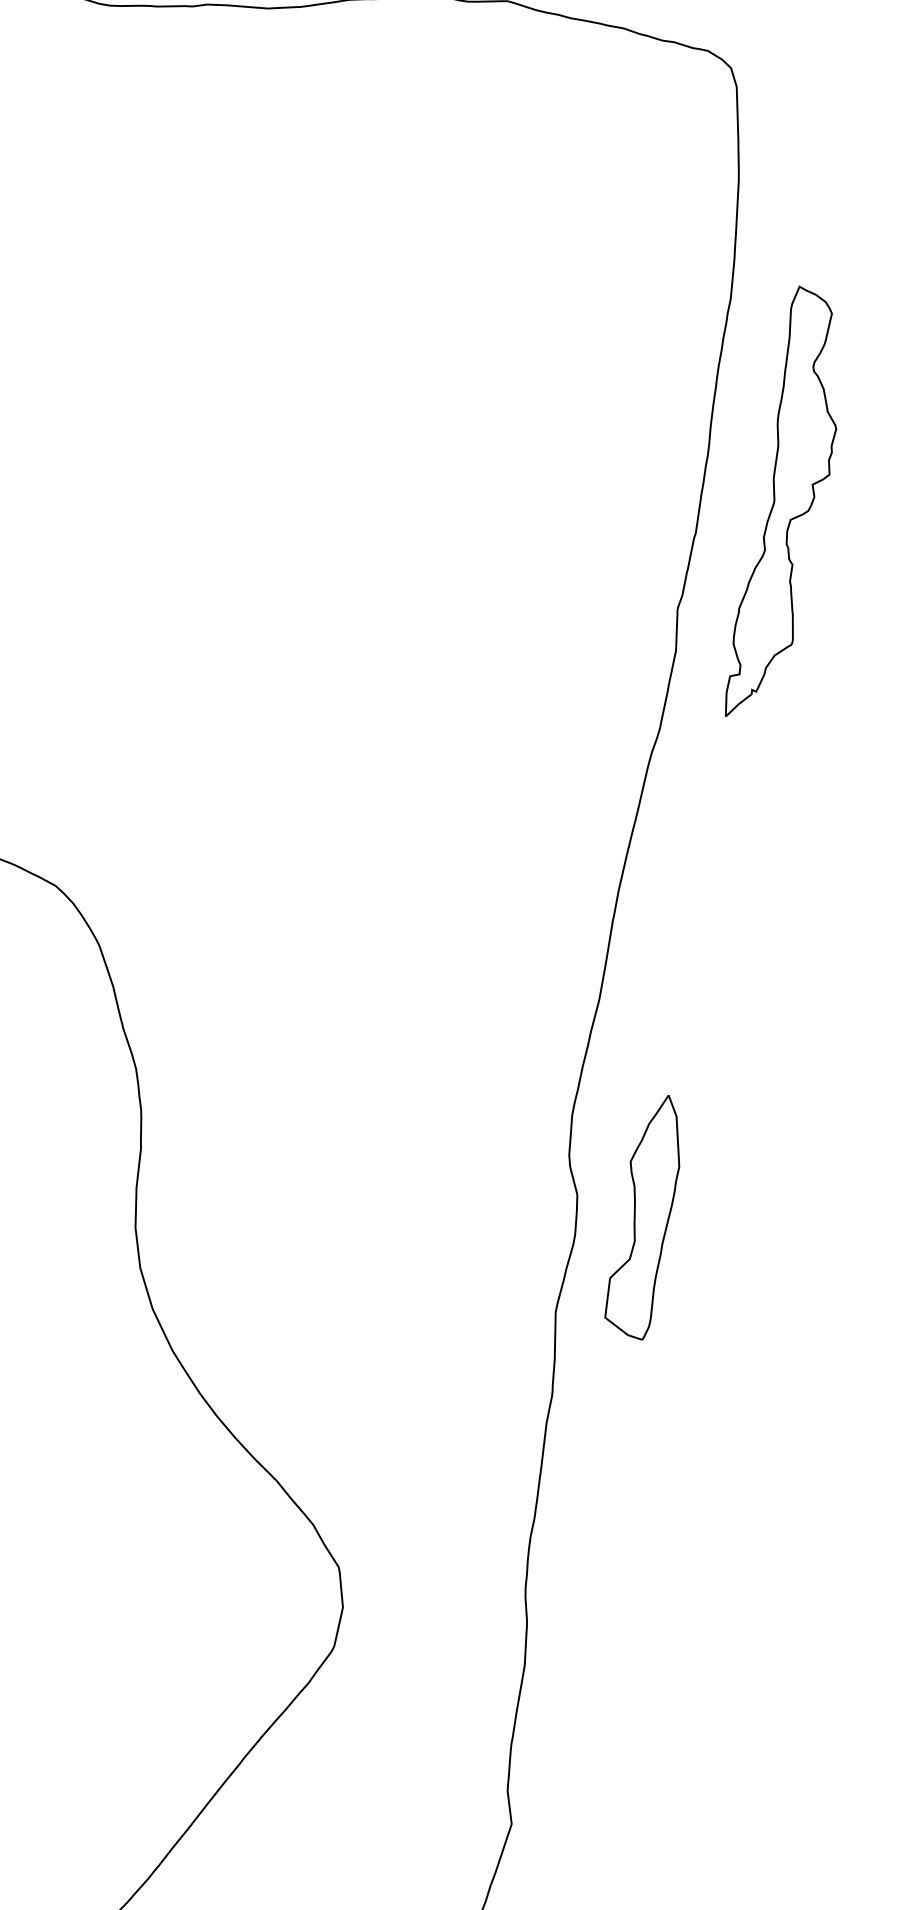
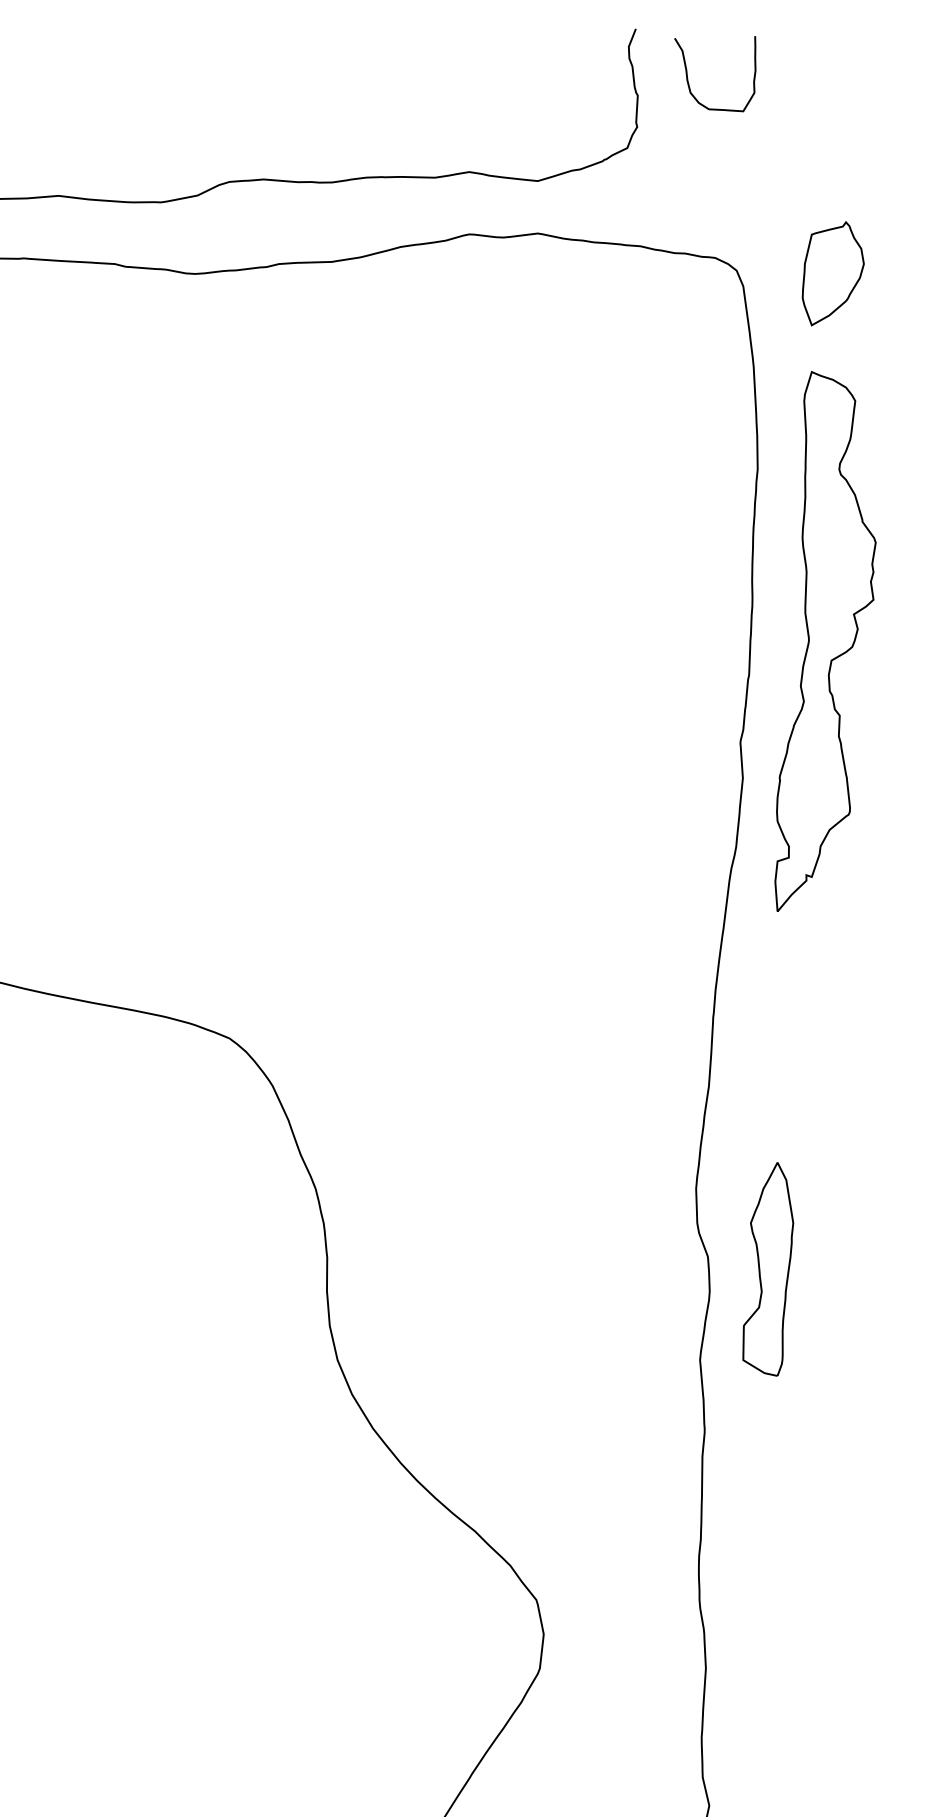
part: (840, 83) -> (832, 273), added
part: (787, 504) -> (825, 641), size x1.43

